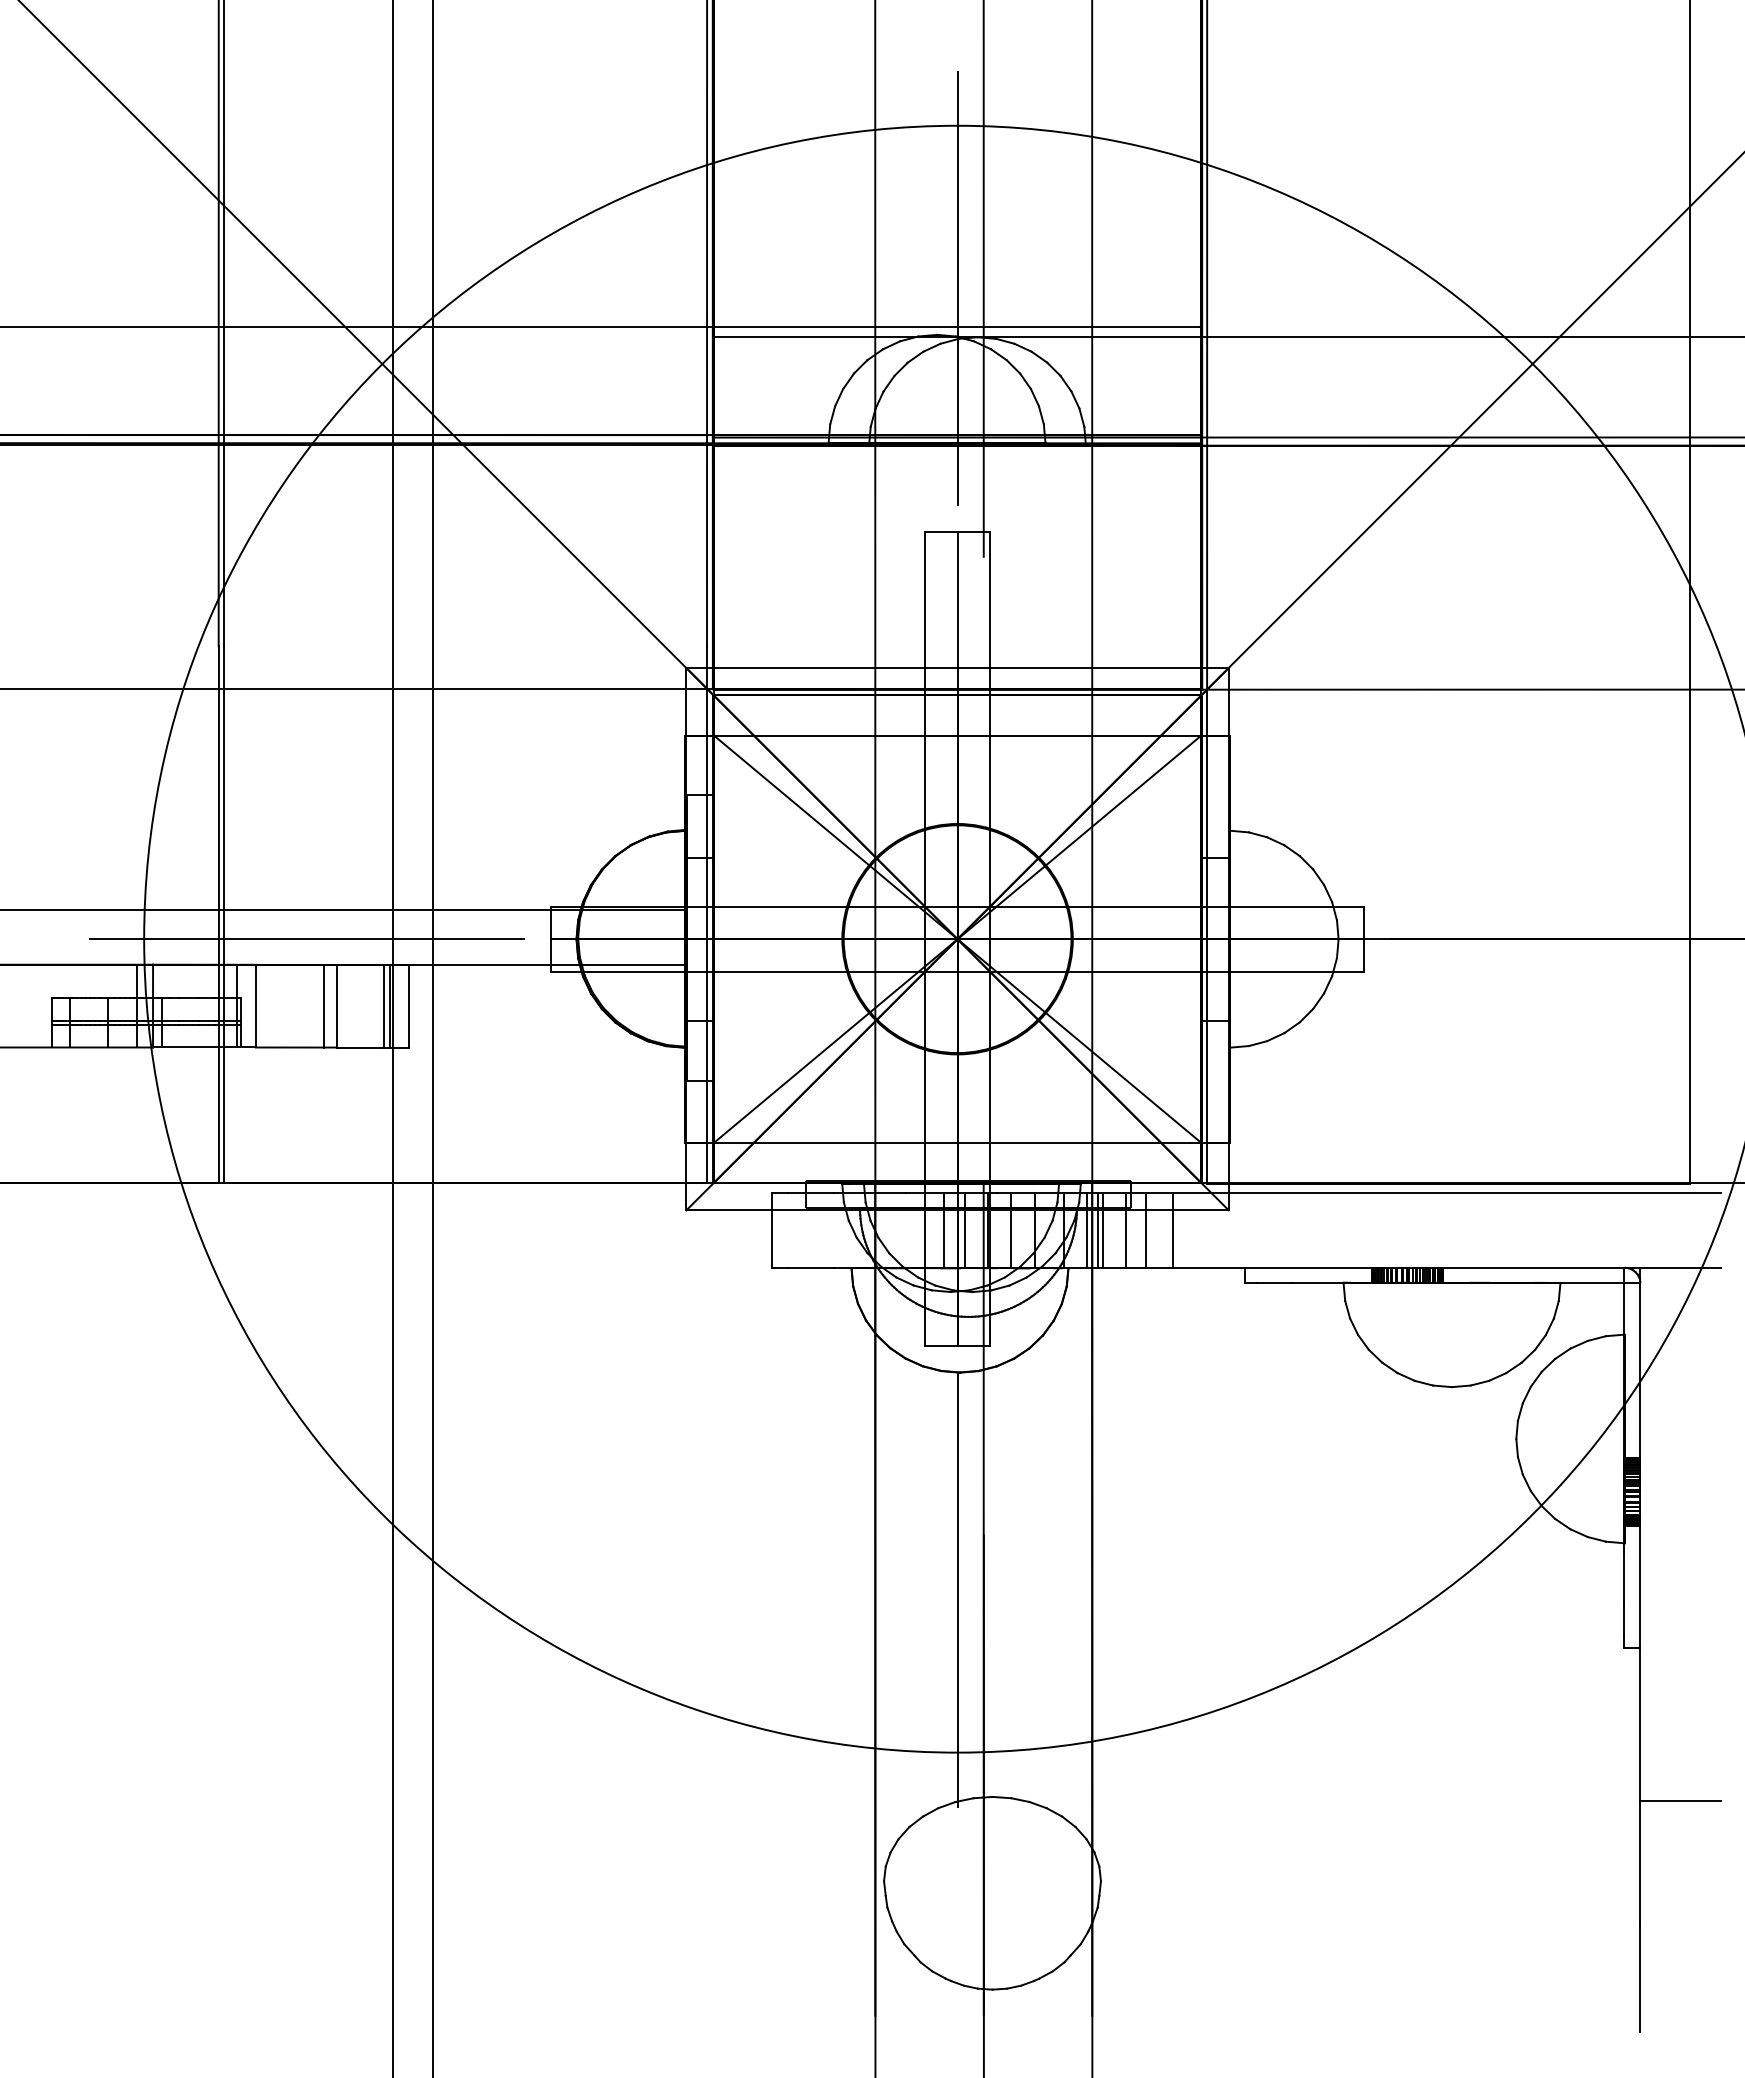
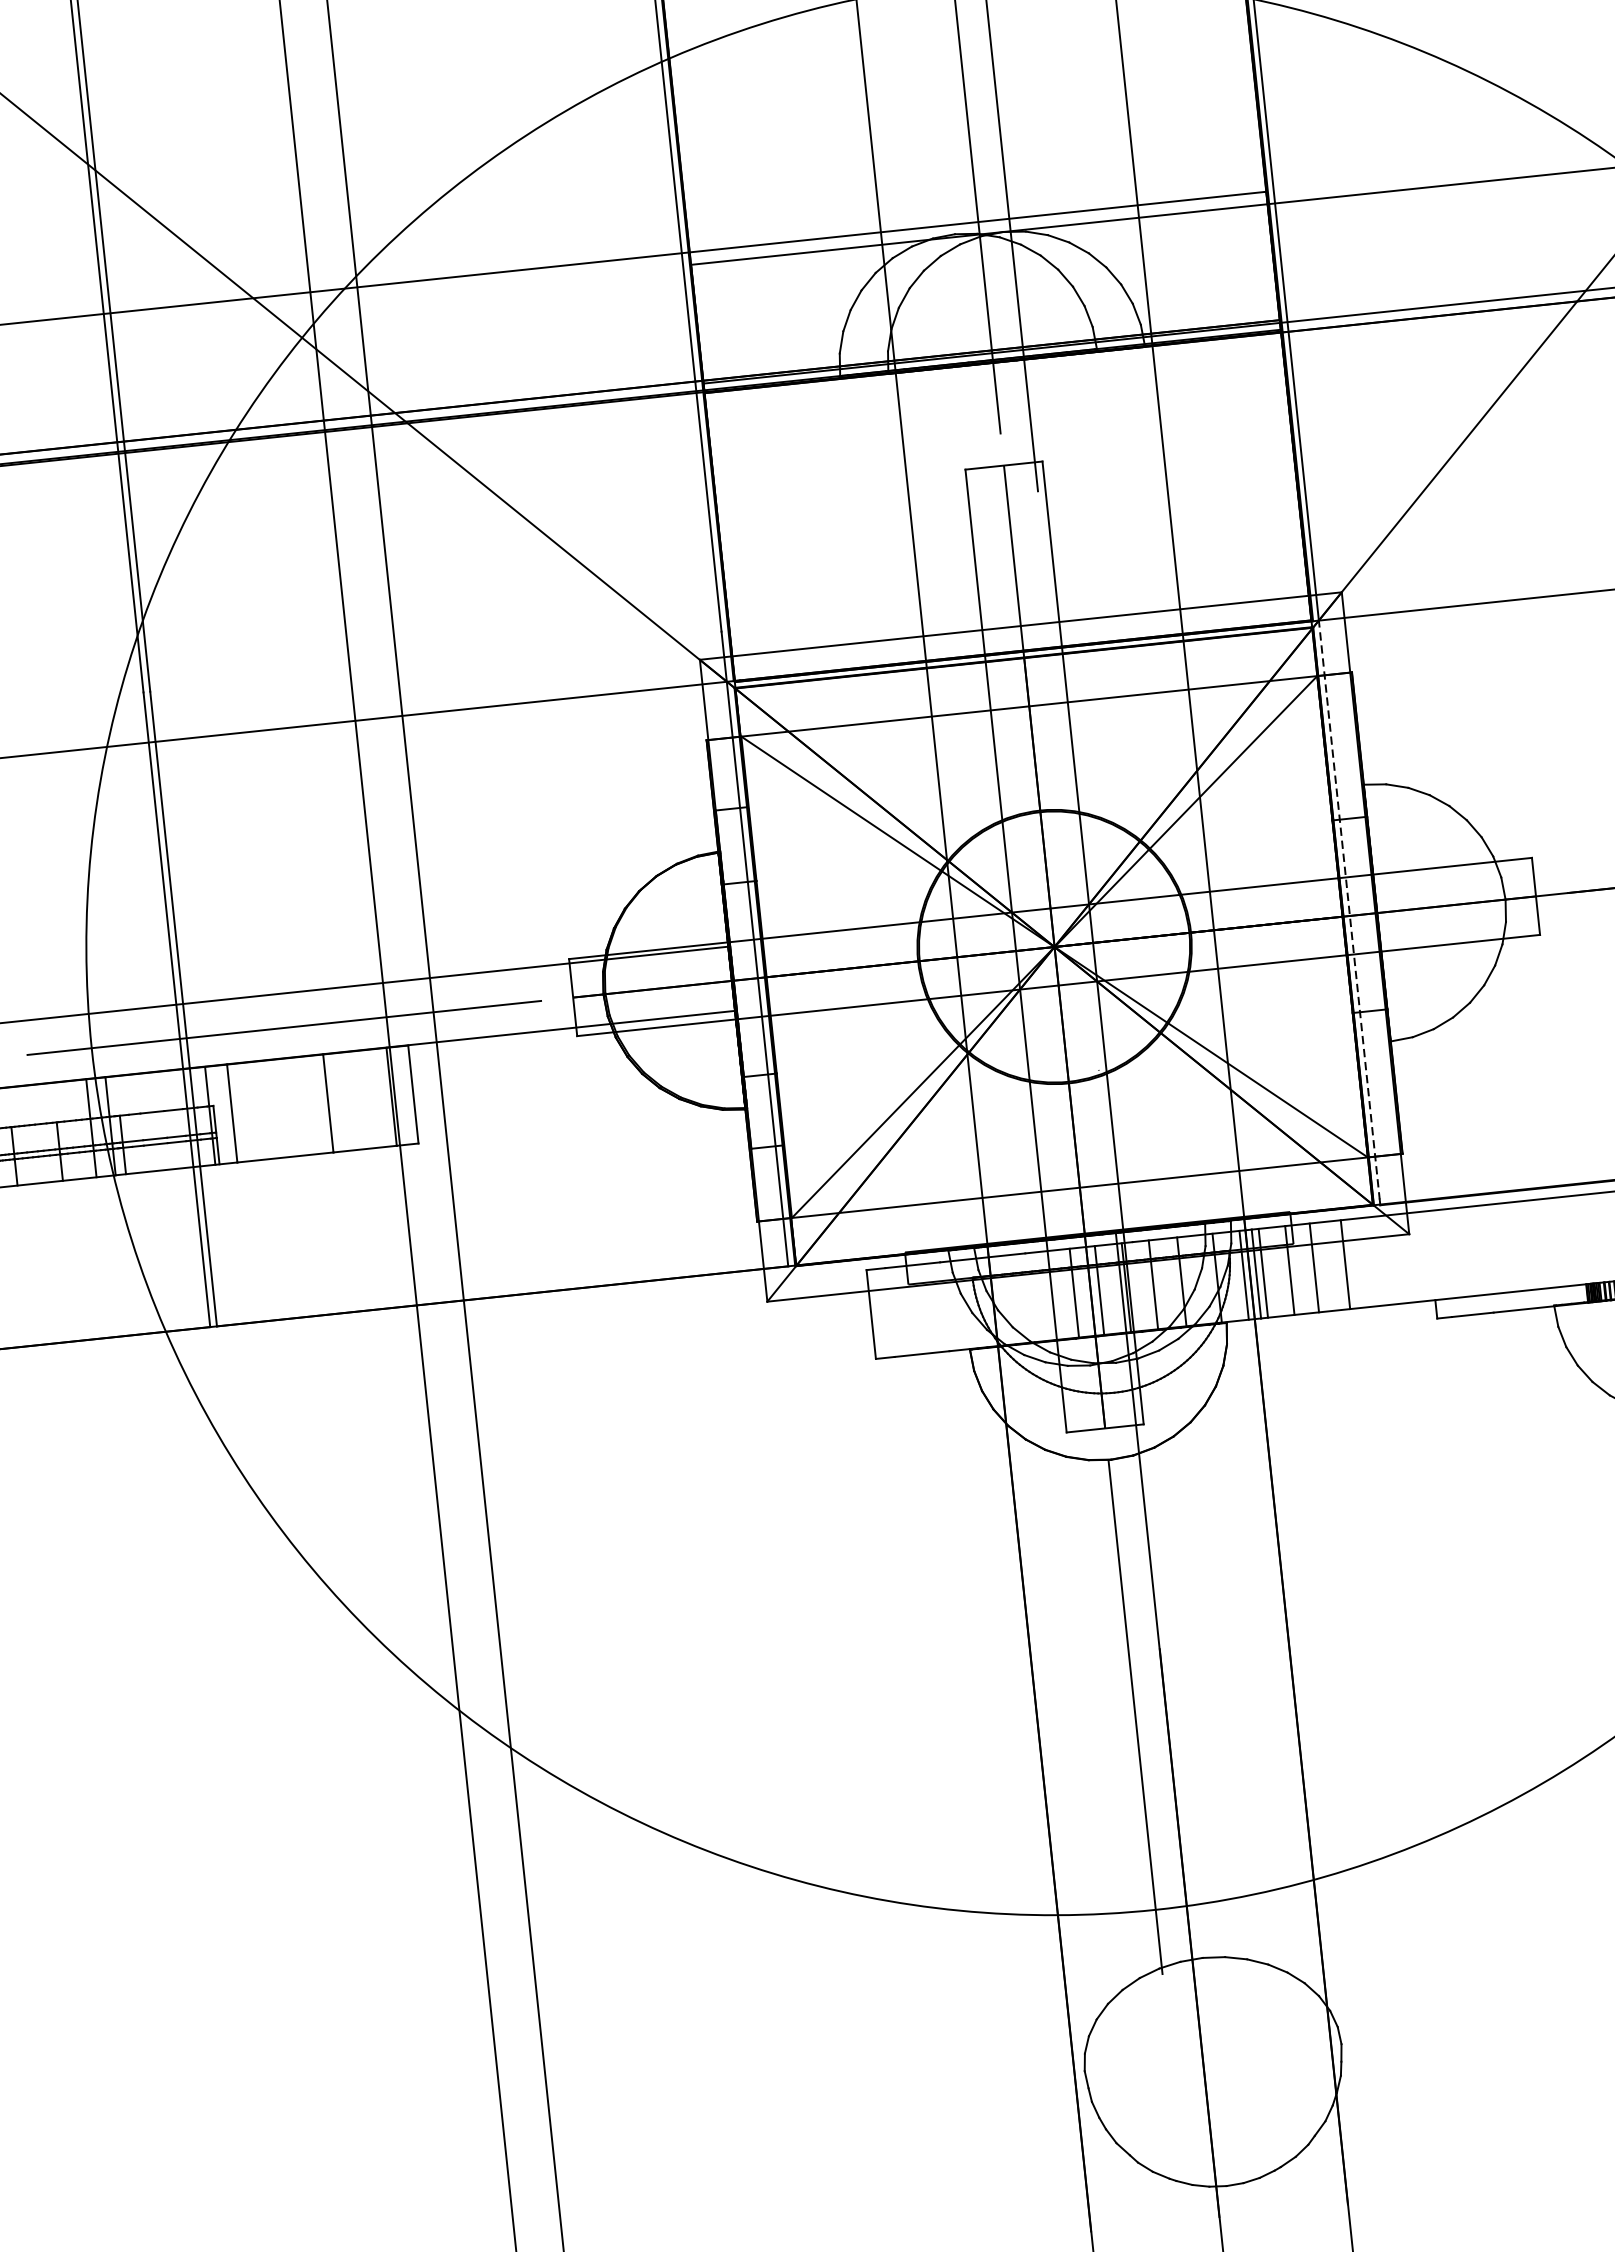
line: (1207, 934) -> (1349, 910), solid -> dashed
line: (323, 1005) -> (312, 1104), removed
line: (383, 1005) -> (383, 1096), removed

